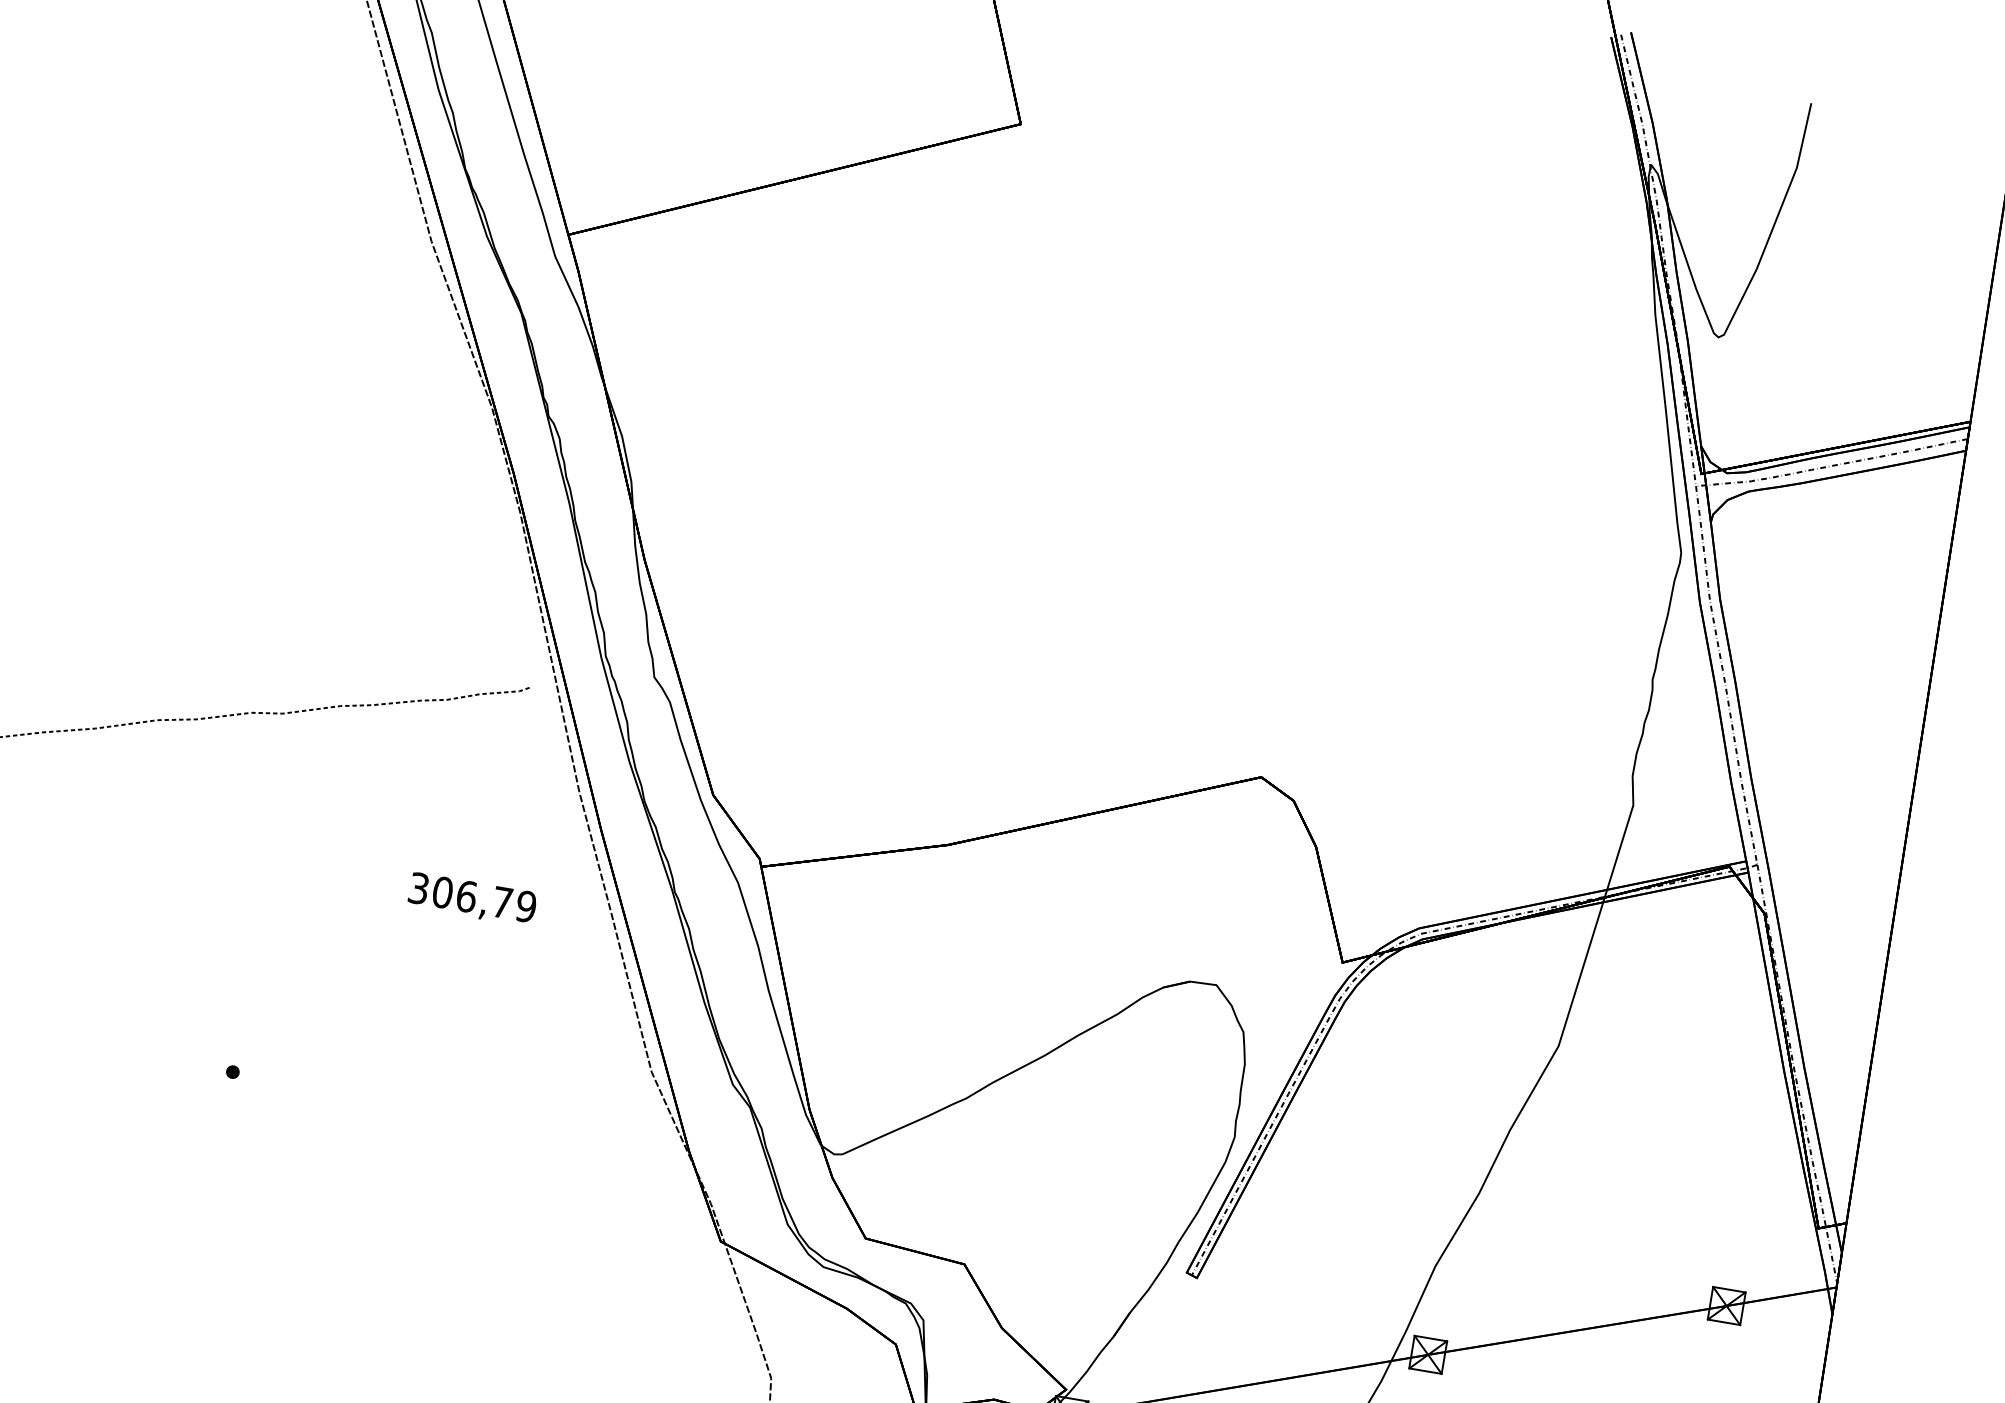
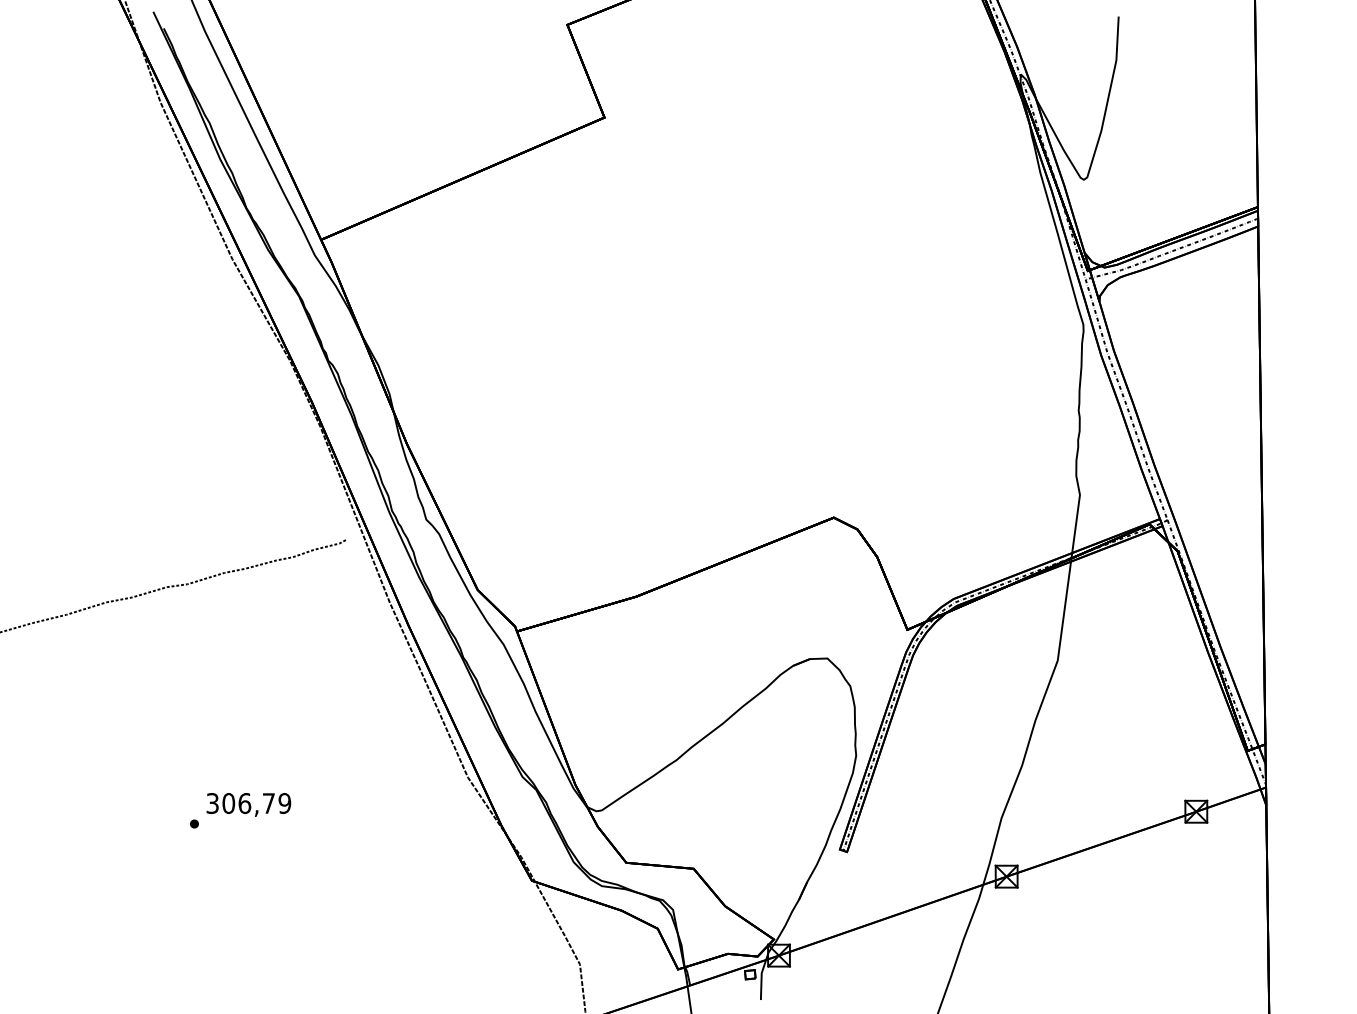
text: (471, 899) -> (248, 804), moved

